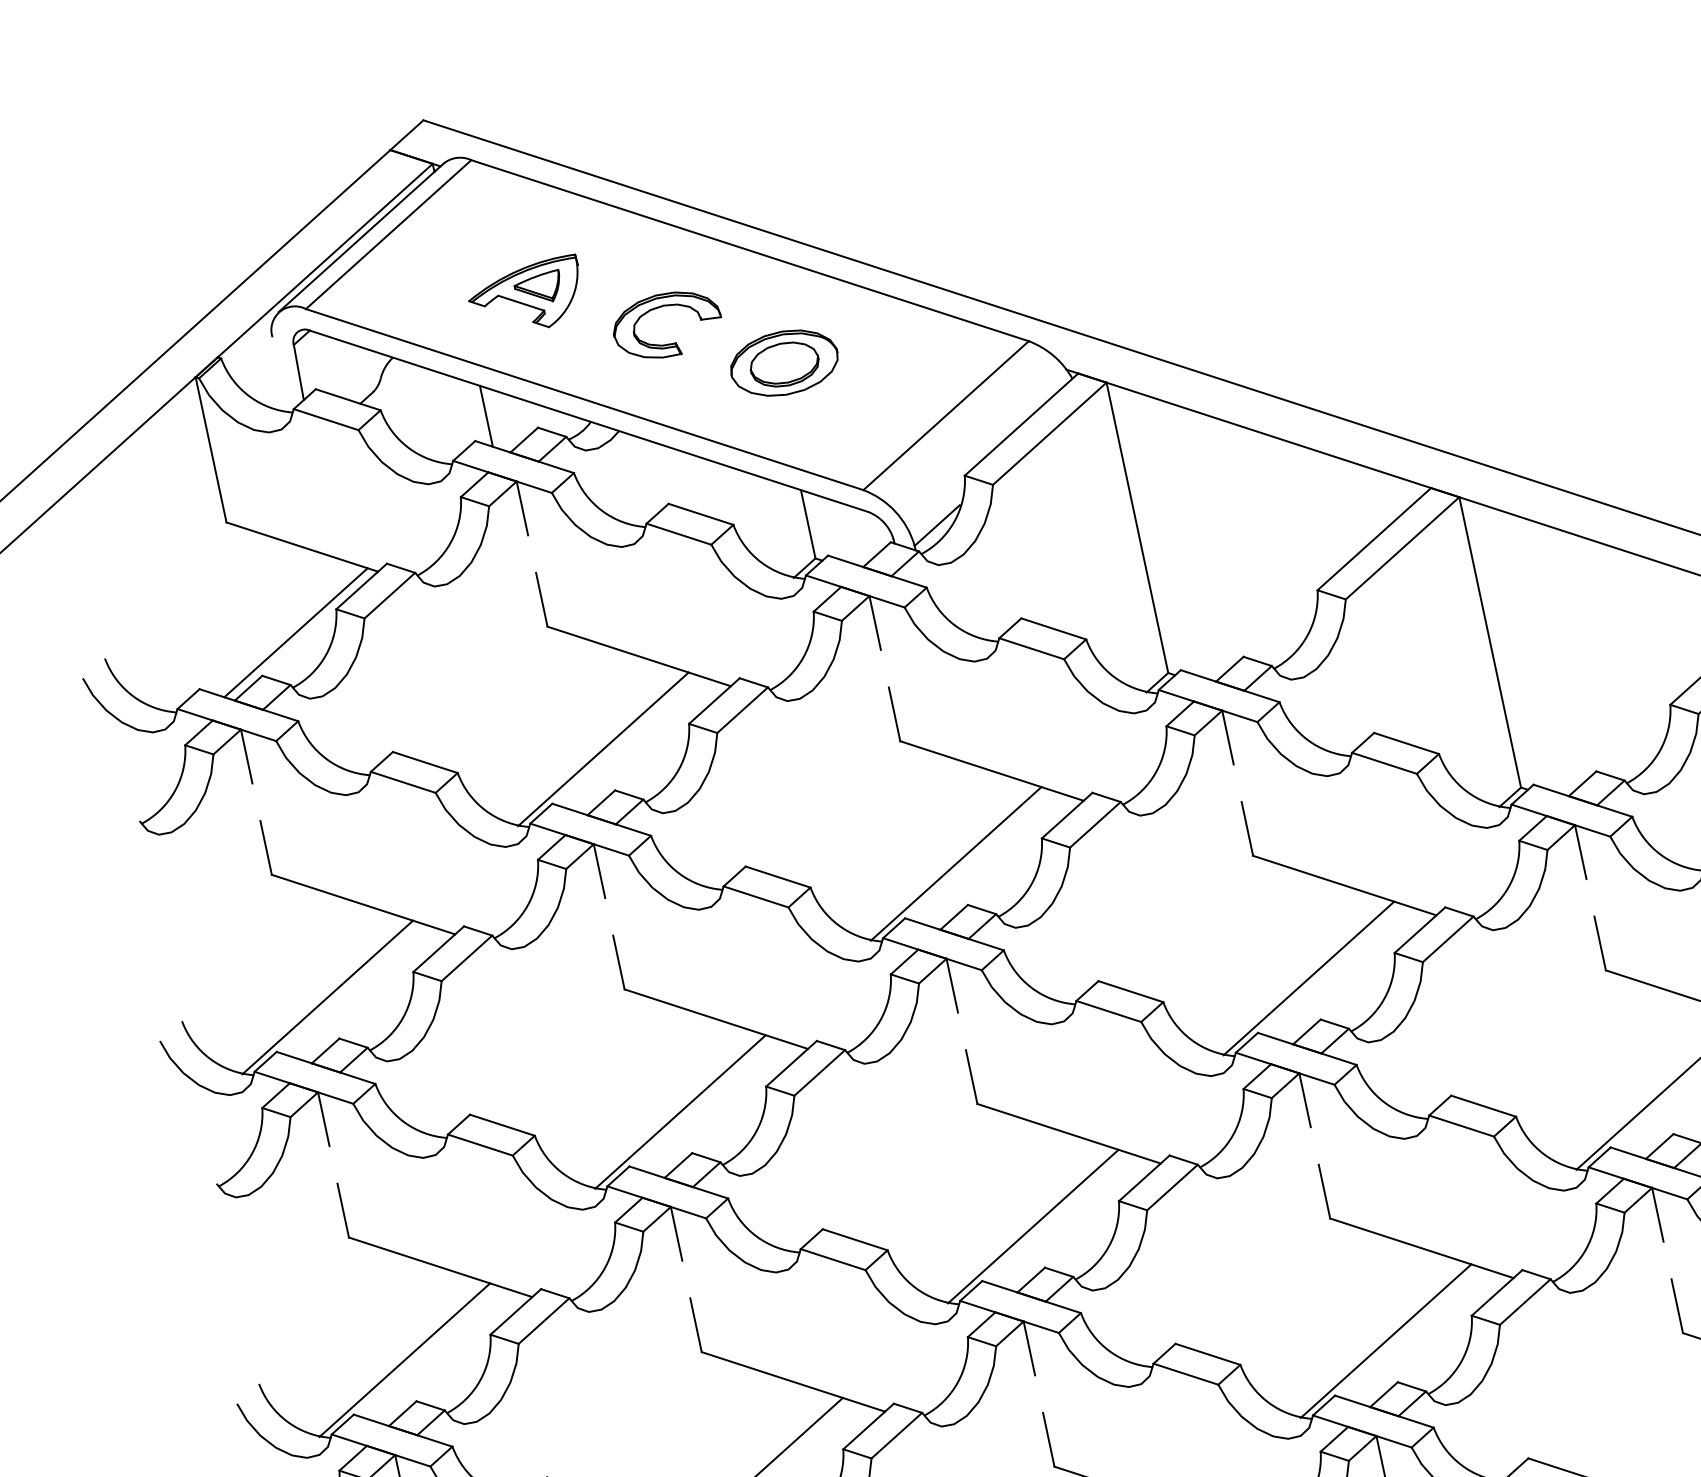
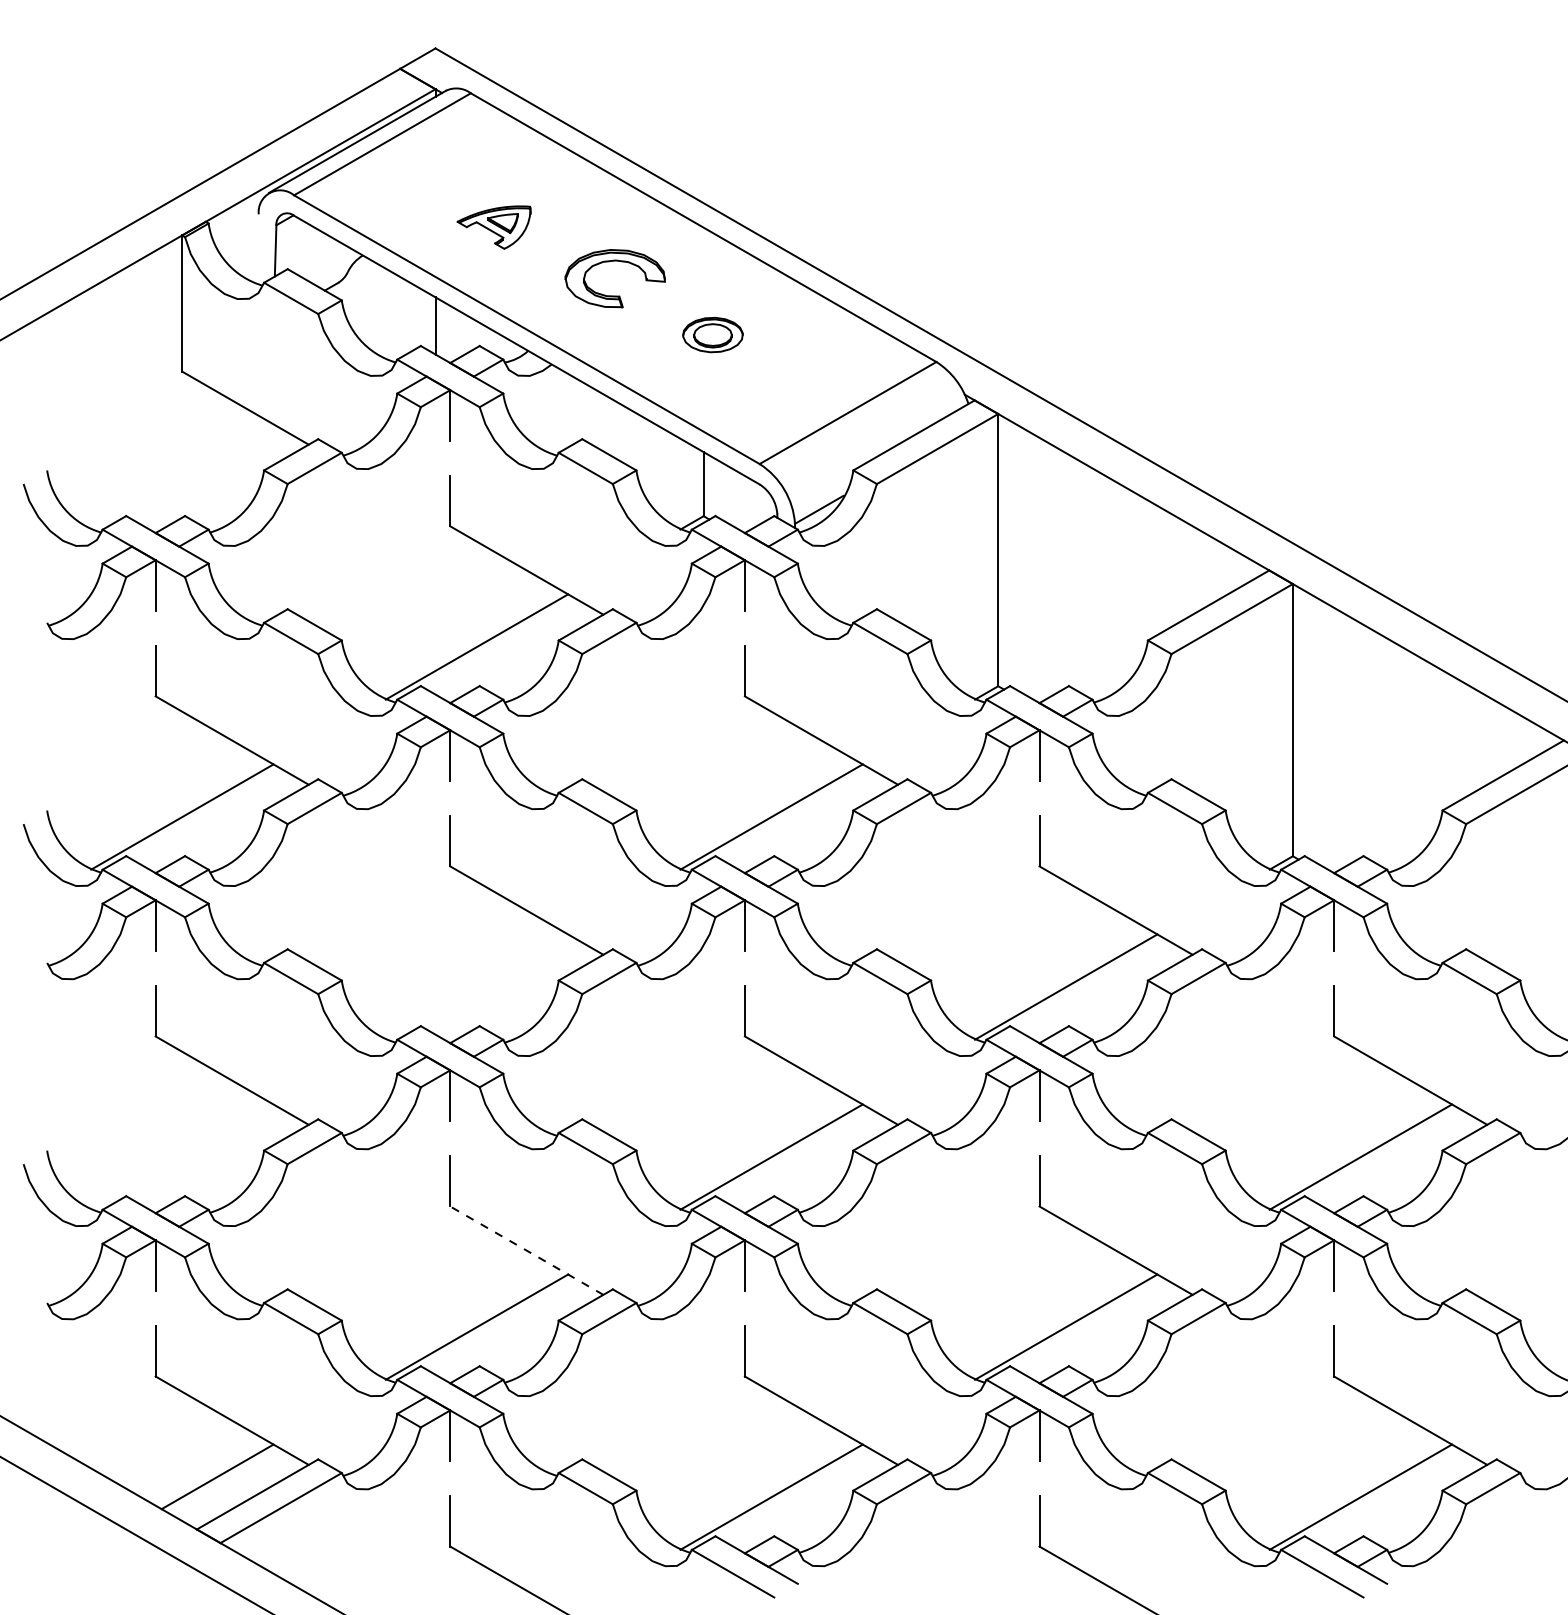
part: (525, 298) -> (493, 227), size x0.7
part: (783, 362) -> (712, 334), size x0.6
line: (295, 632) -> (223, 483), removed
line: (679, 1111) -> (476, 986), removed
line: (404, 1359) -> (182, 1156), removed
line: (793, 1381) -> (526, 1250), solid -> dashed

